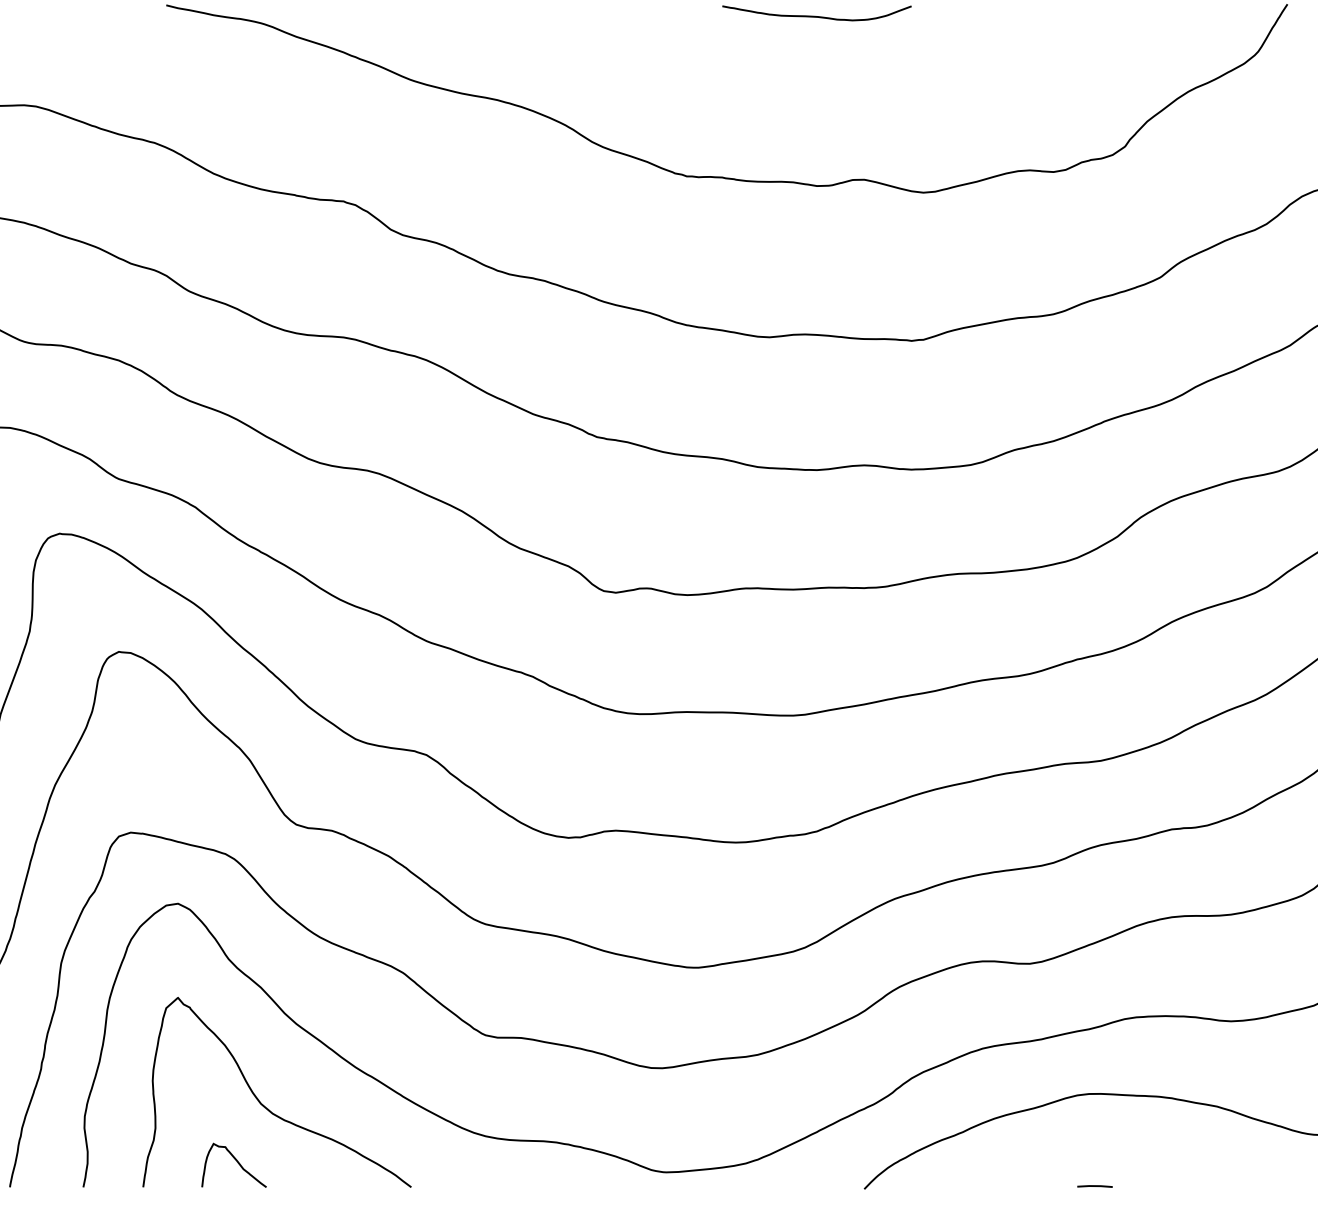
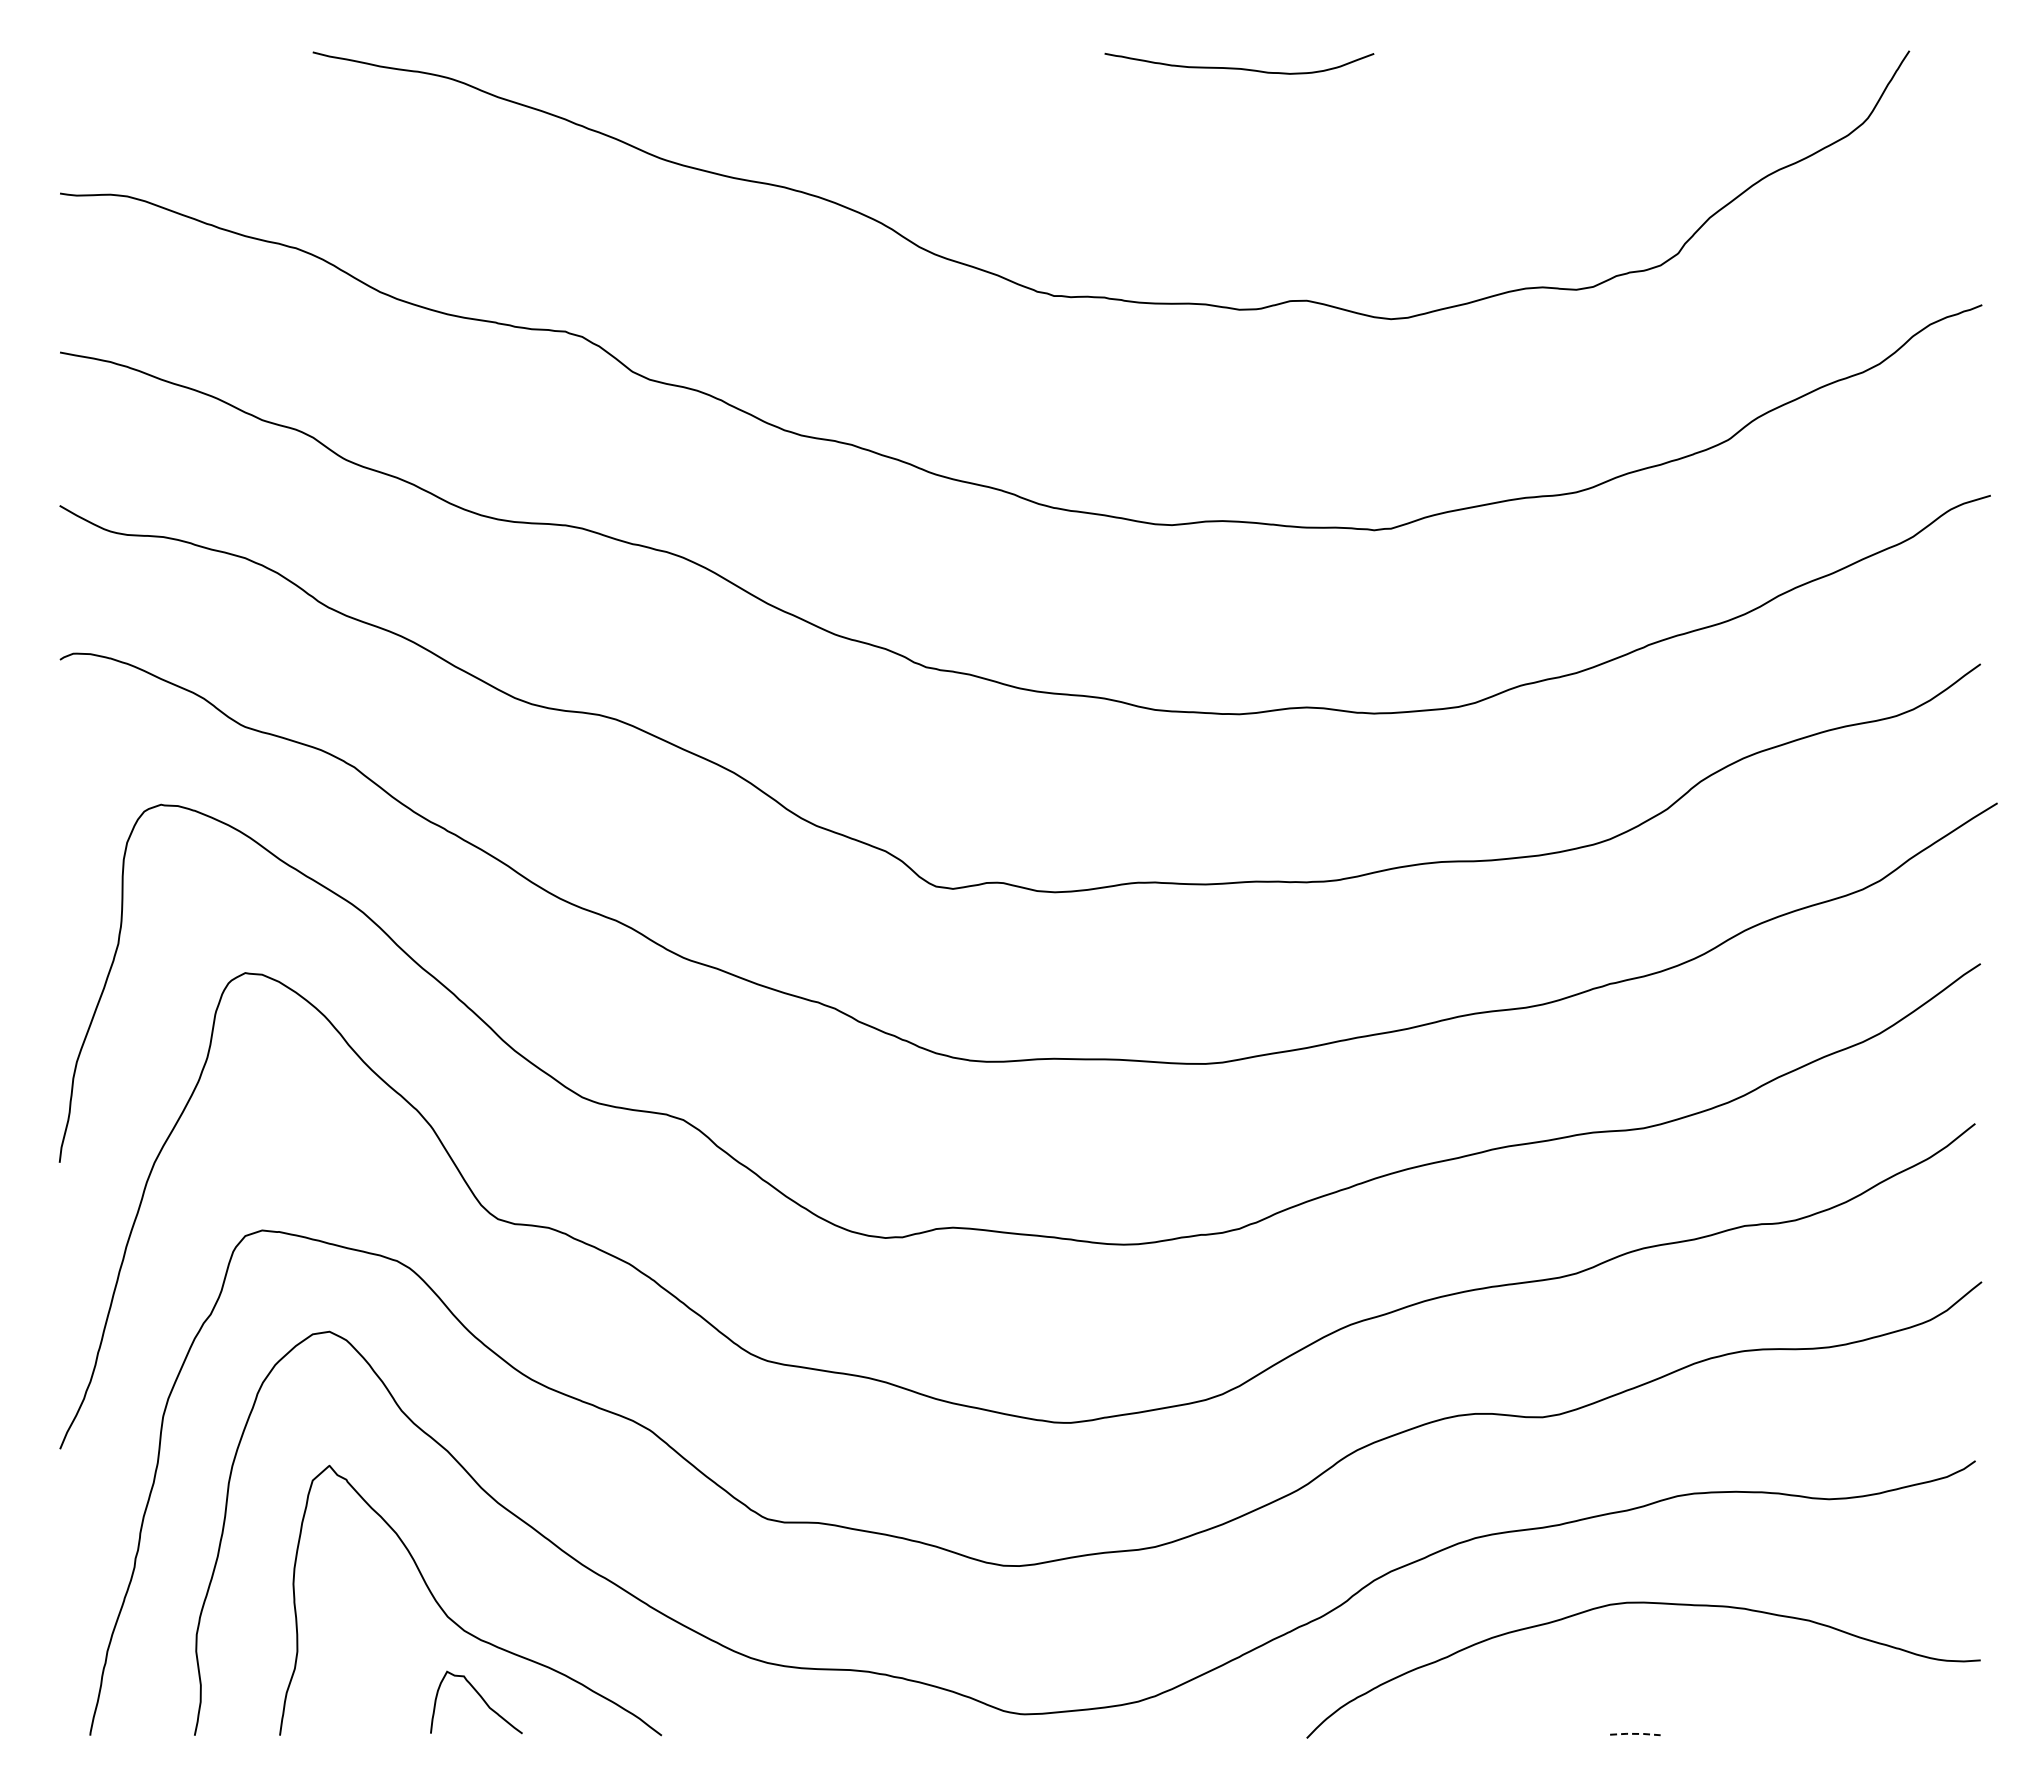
curve: (238, 1164) -> (482, 1700), moved
line: (1095, 1185) -> (1635, 1733), solid -> dashed

